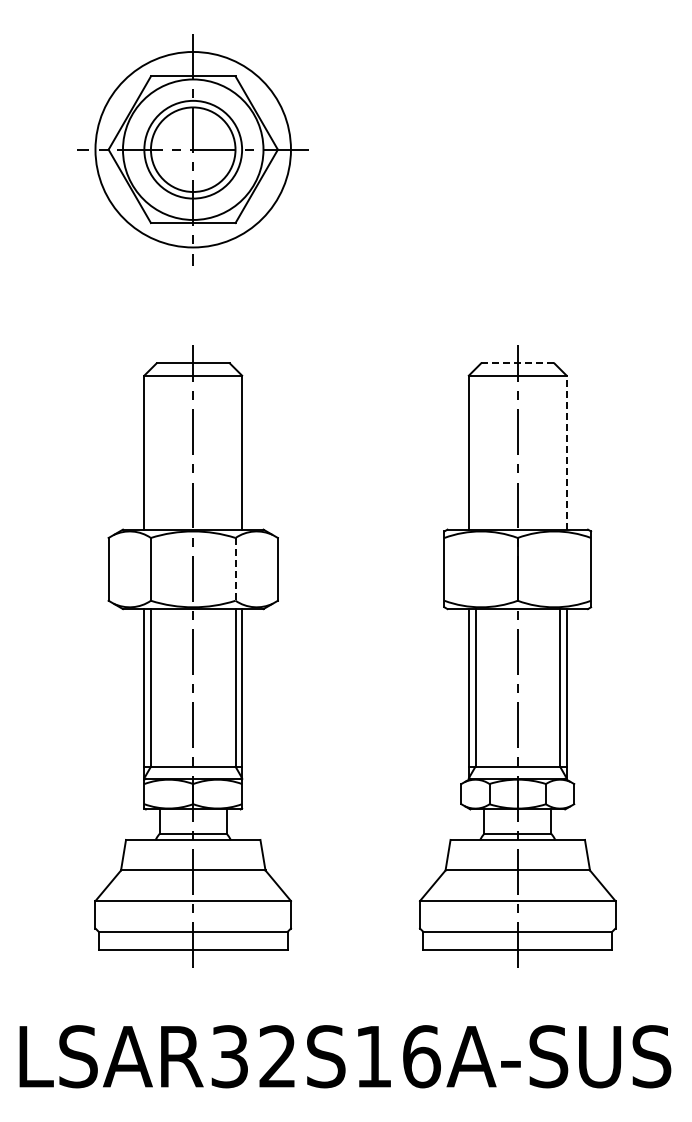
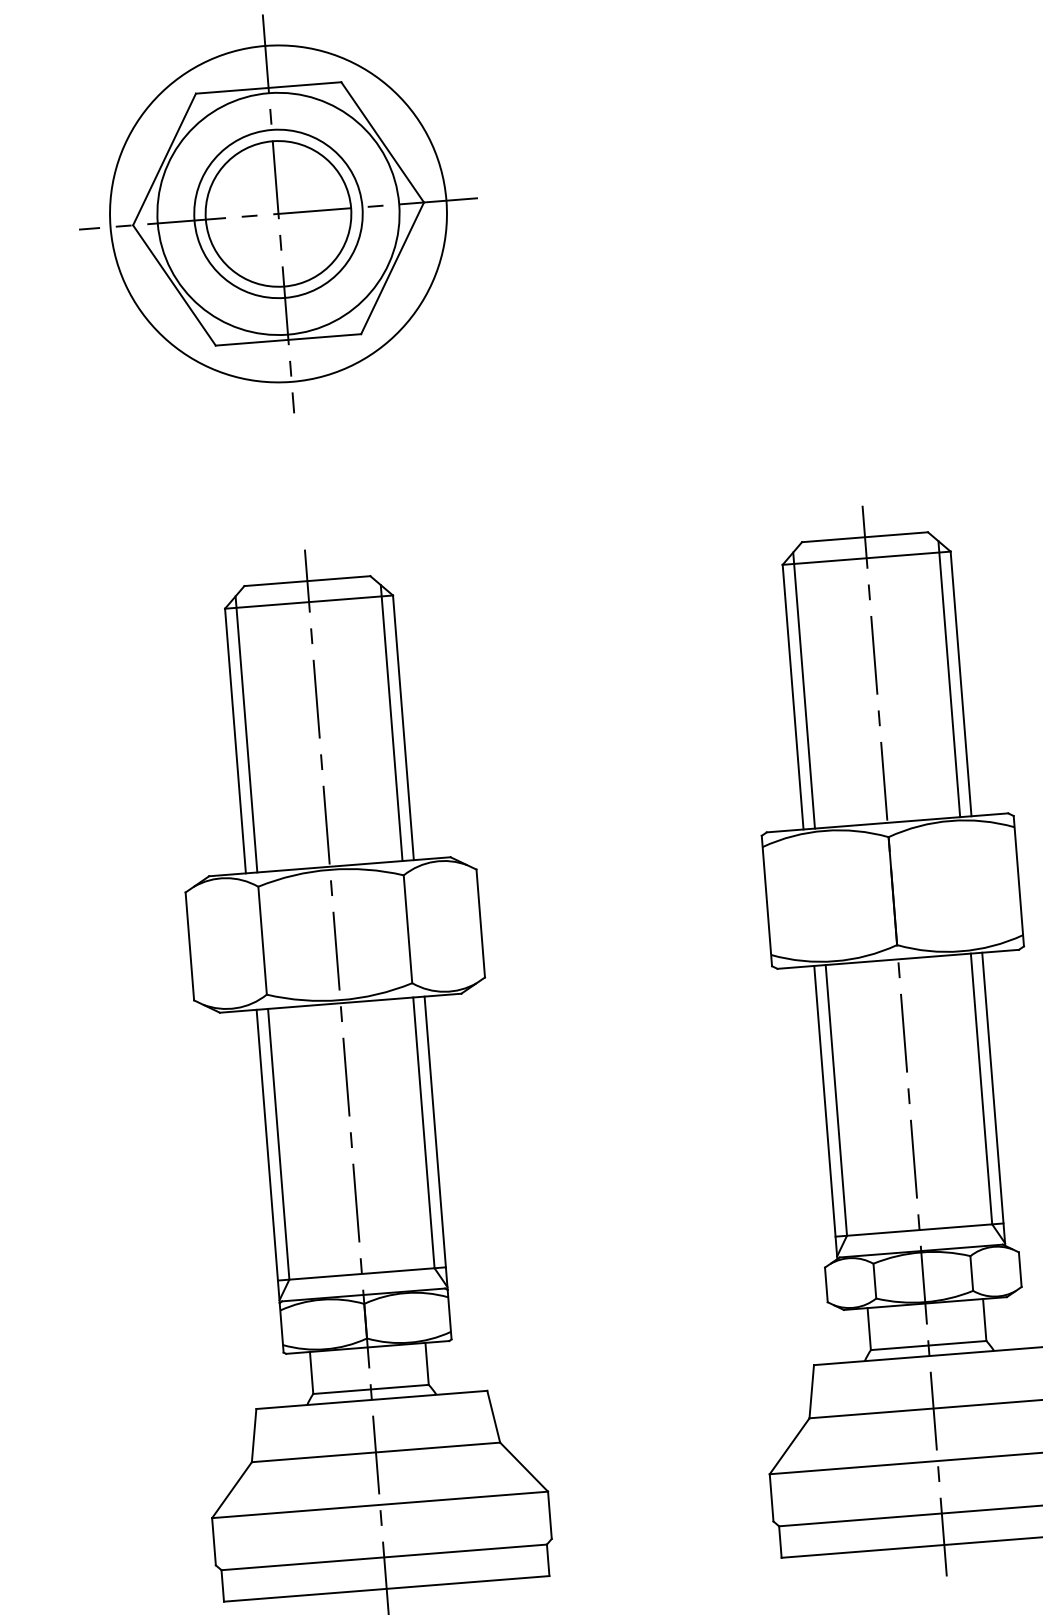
line: (517, 363) -> (864, 537), dashed -> solid
line: (151, 449) -> (247, 734), added
line: (235, 449) -> (391, 723), added
line: (475, 449) -> (804, 690), added
line: (560, 449) -> (950, 679), added
line: (566, 452) -> (960, 683), dashed -> solid
line: (235, 569) -> (407, 929), dashed -> solid

